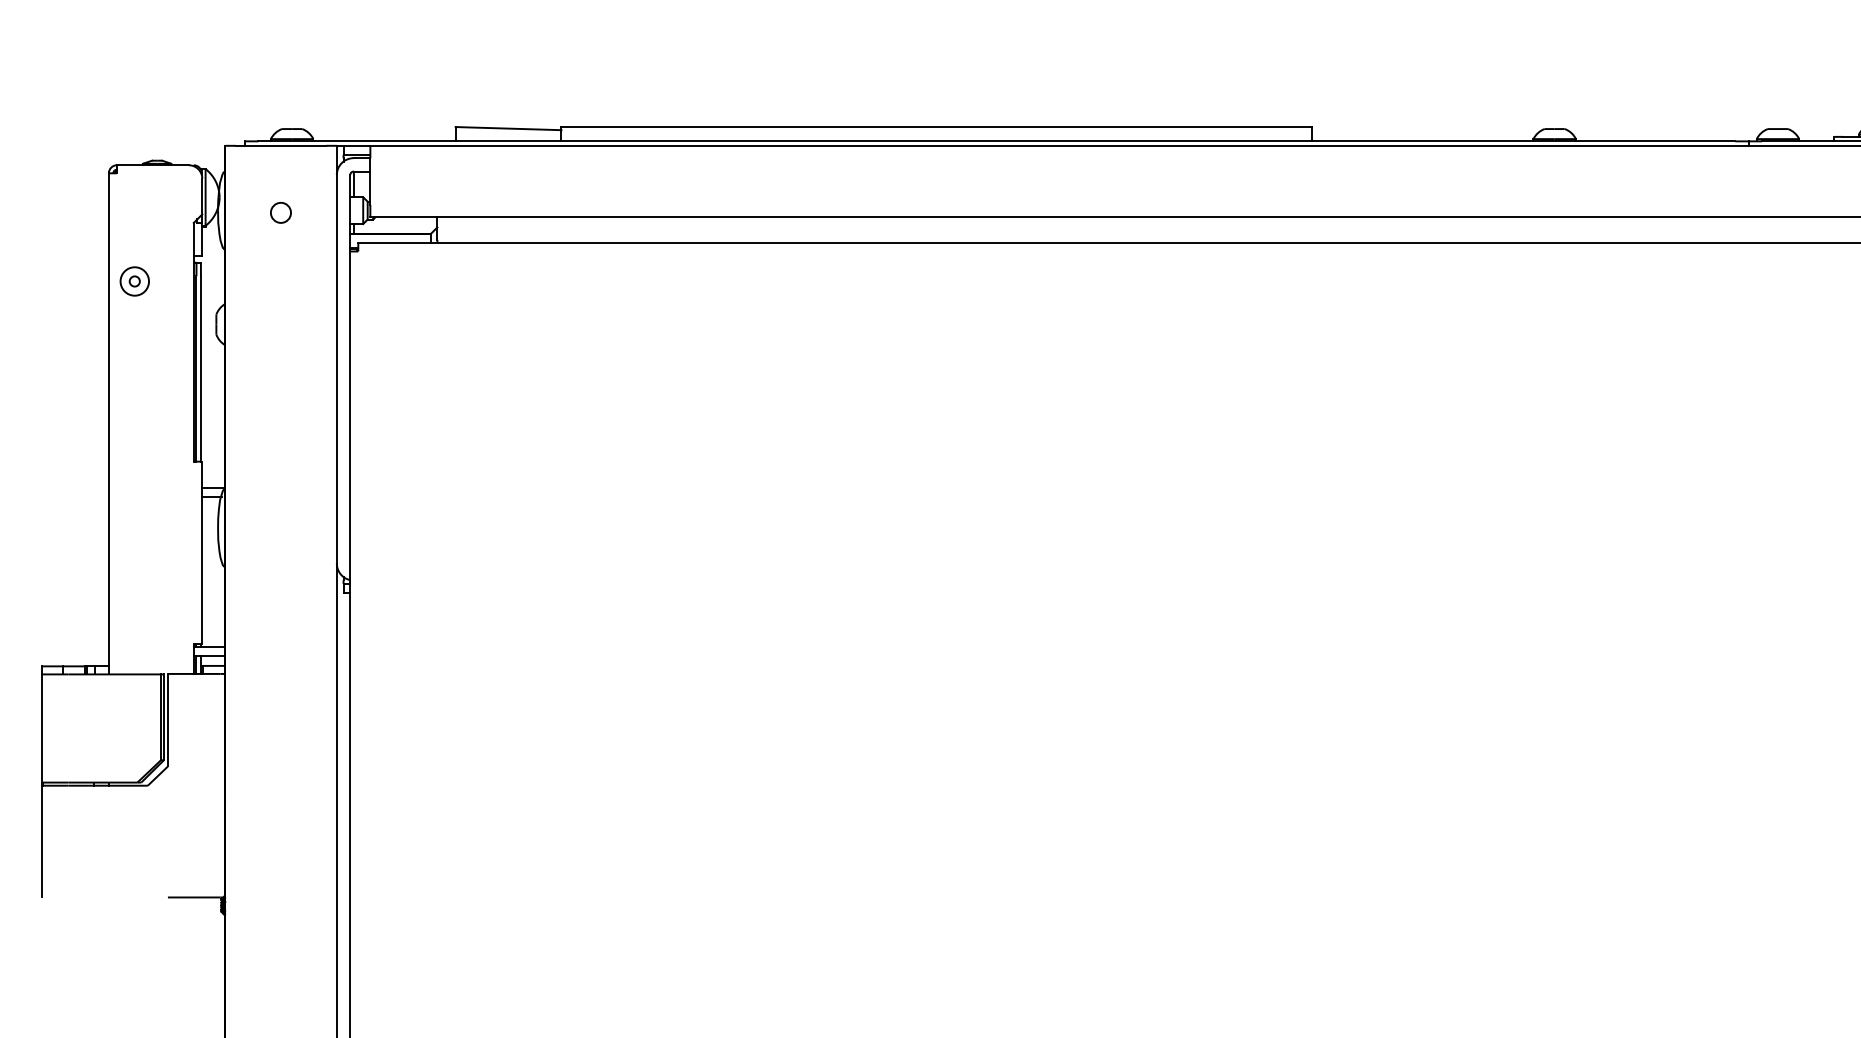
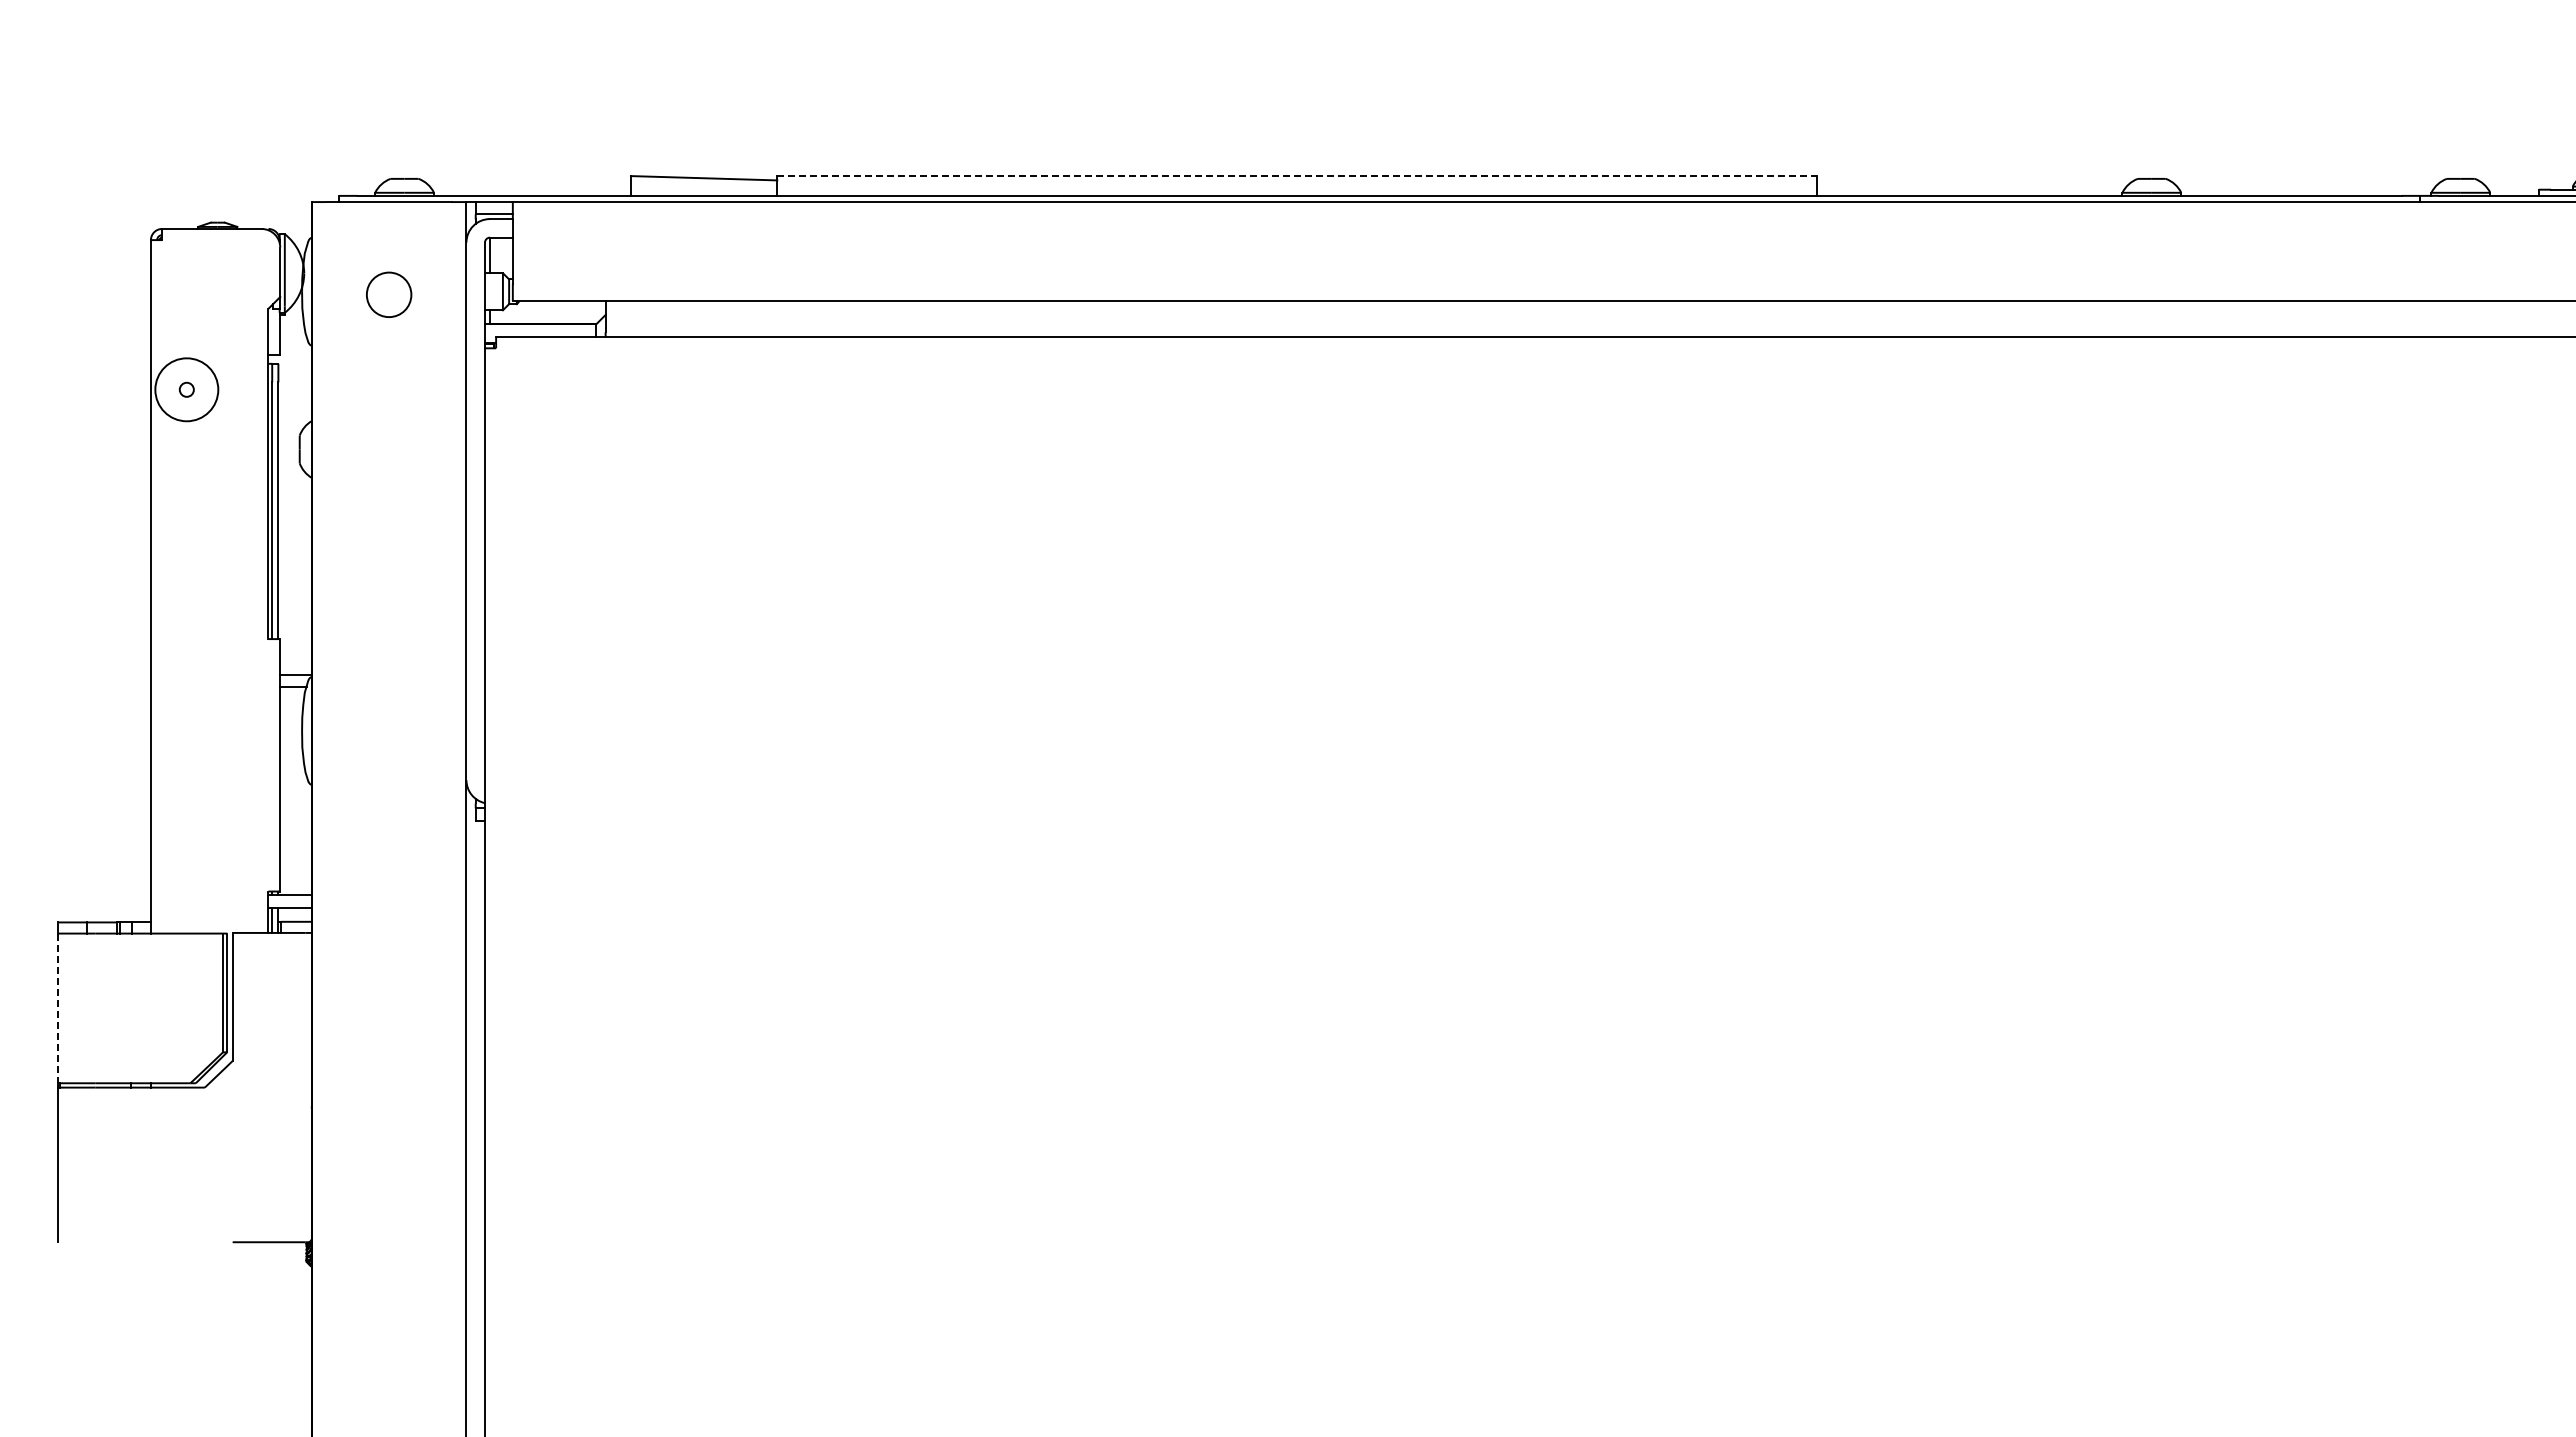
line: (936, 127) -> (1296, 176), solid -> dashed
circle: (281, 212) -> (389, 294), size x1.6
circle: (134, 281) -> (186, 389), size x1.6
line: (42, 728) -> (58, 1008), solid -> dashed

